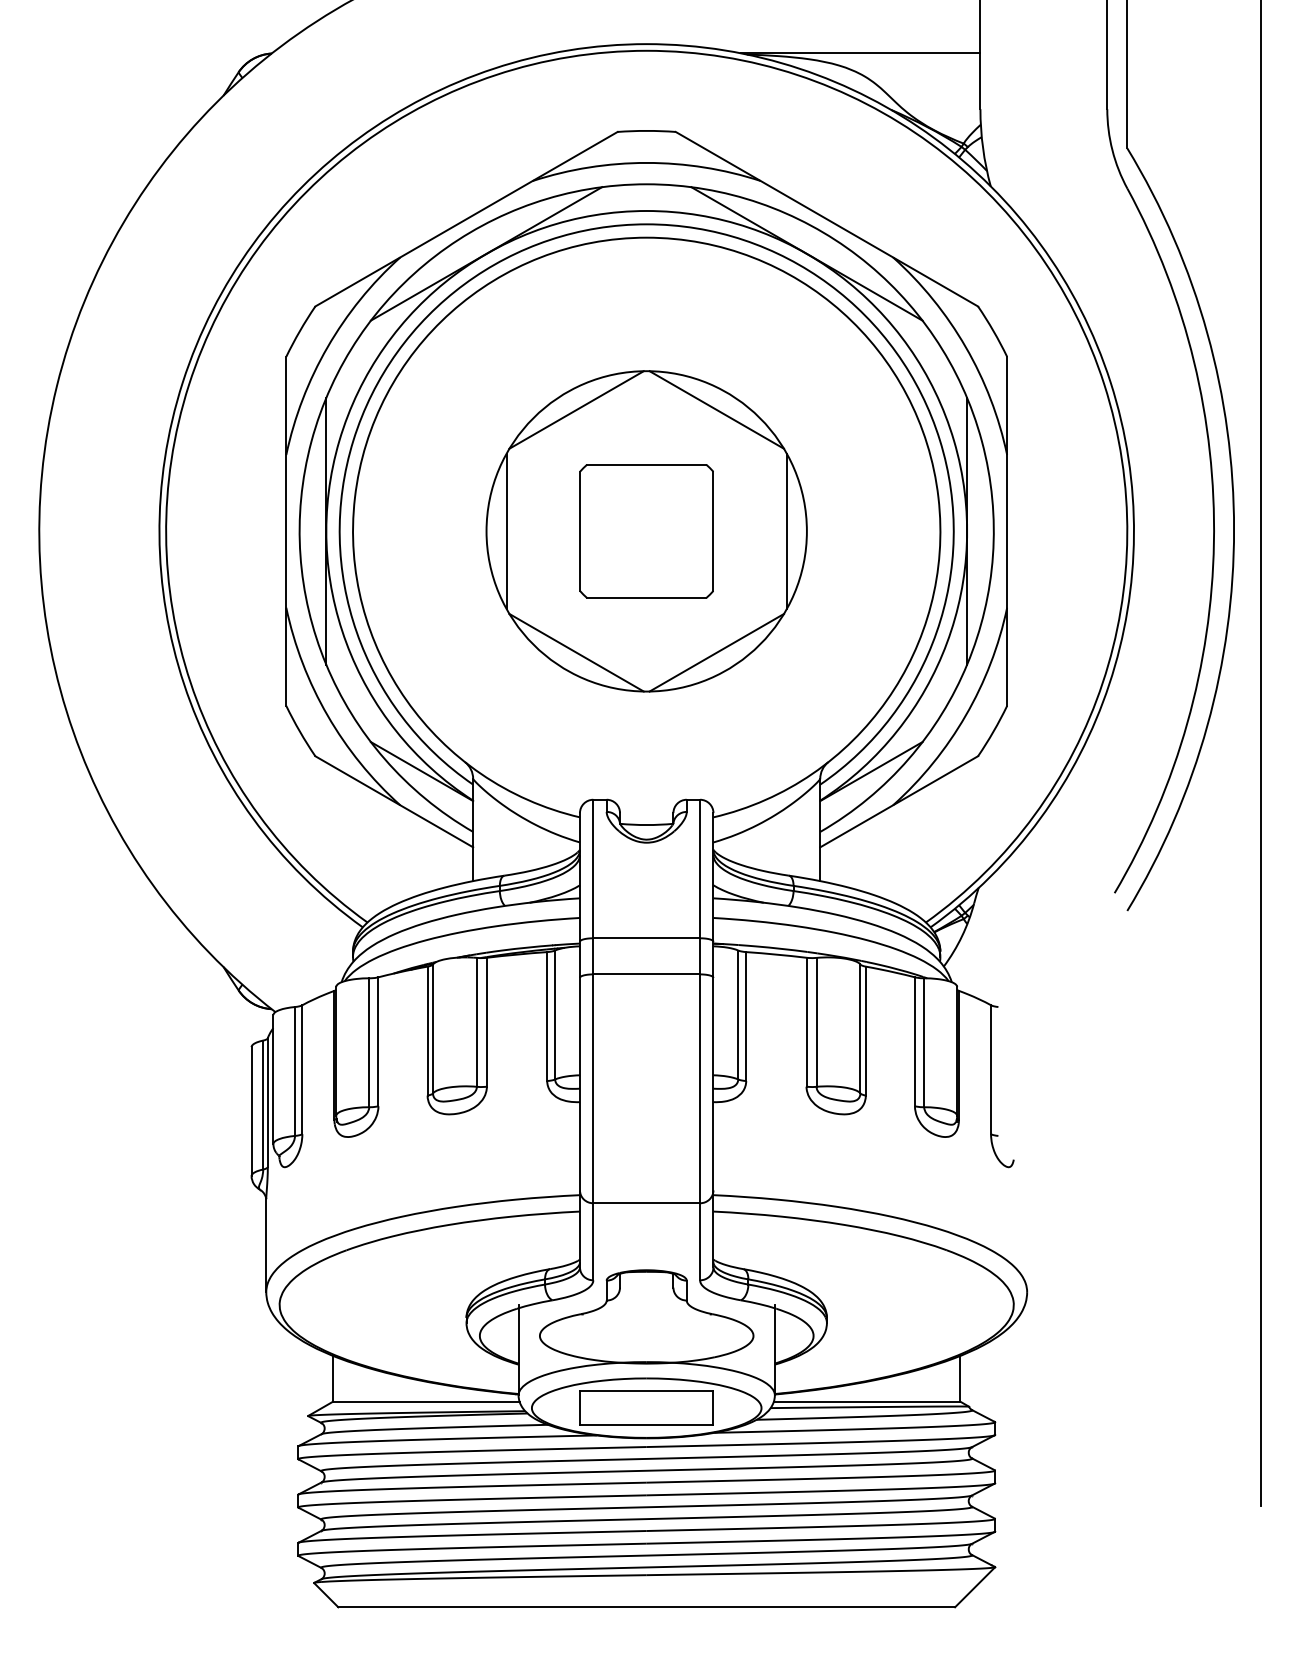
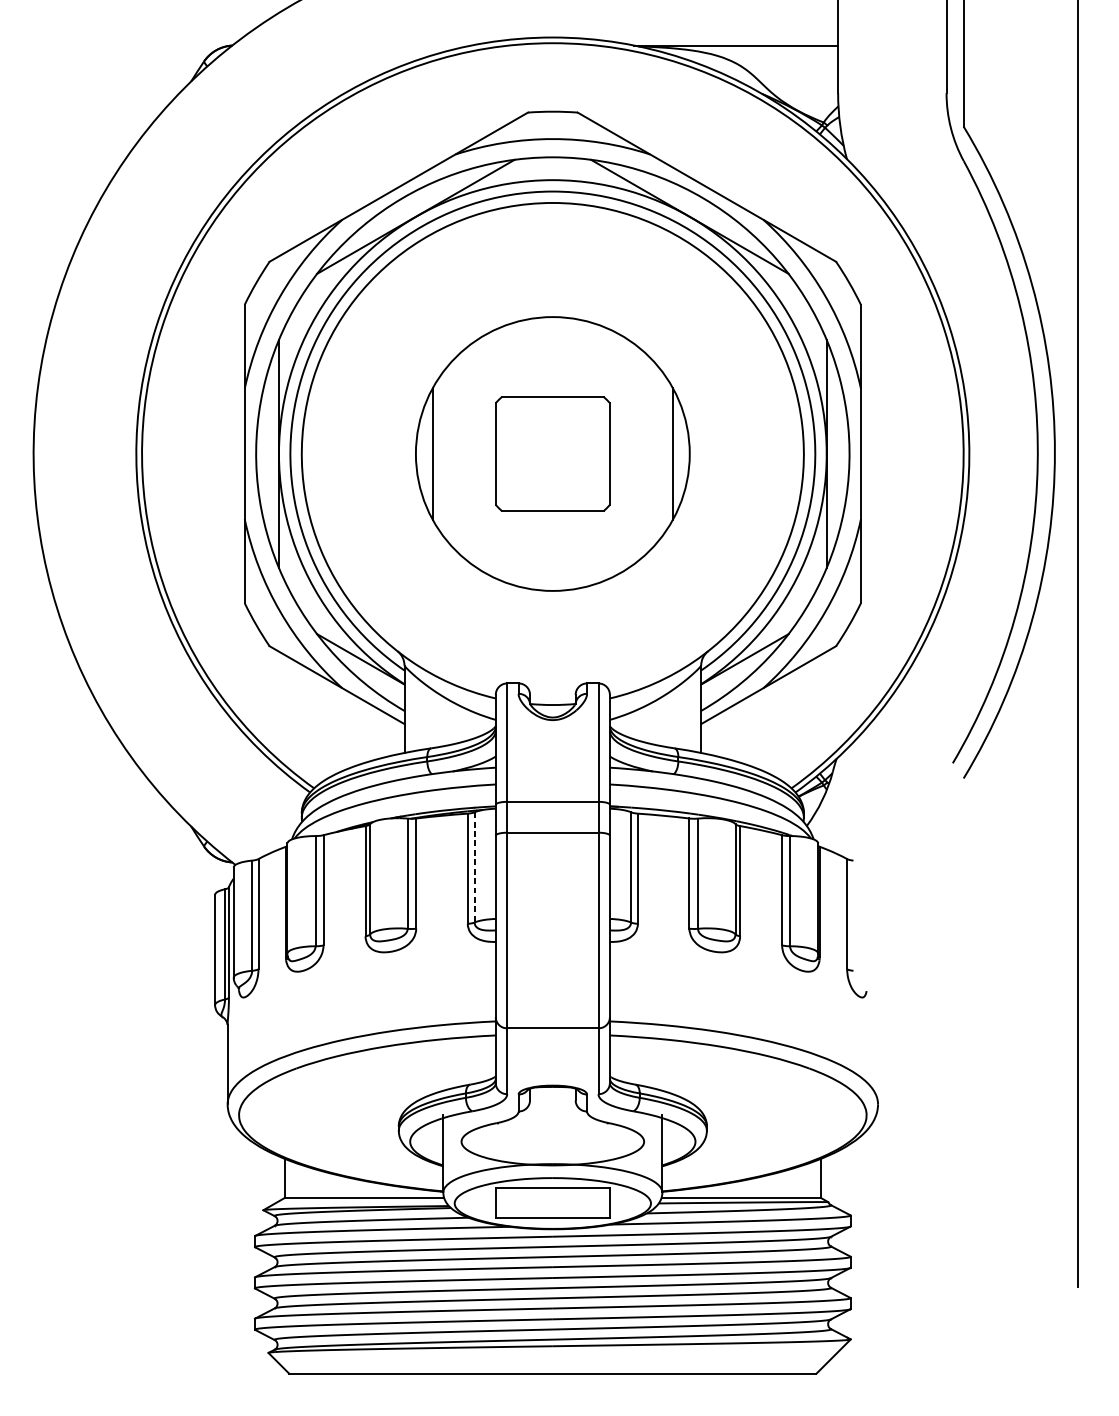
line: (576, 409) -> (492, 349), removed
line: (716, 409) -> (612, 349), removed
line: (576, 652) -> (492, 557), removed
line: (716, 652) -> (612, 557), removed
line: (555, 1015) -> (474, 867), solid -> dashed

